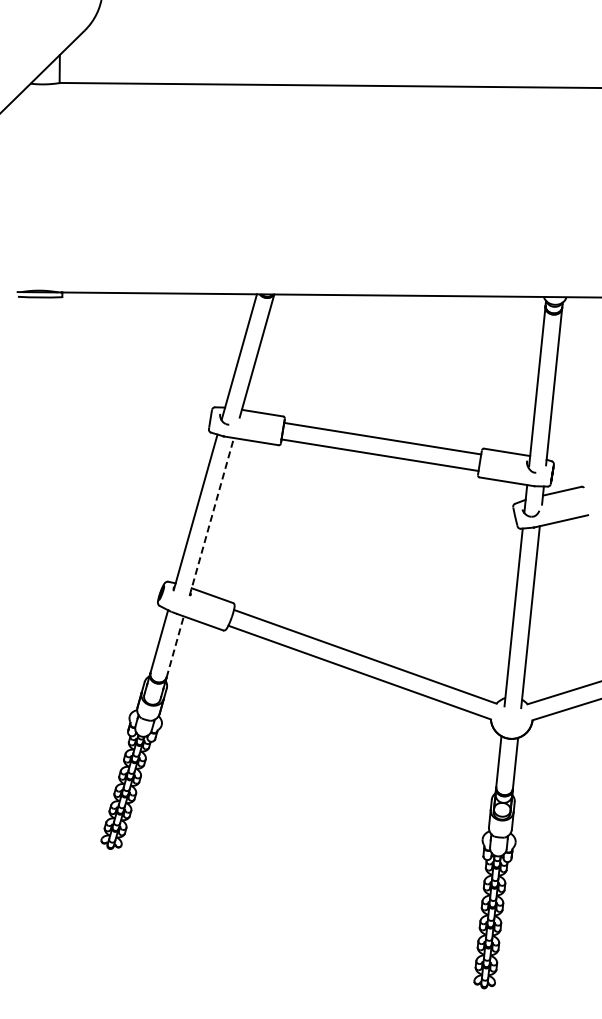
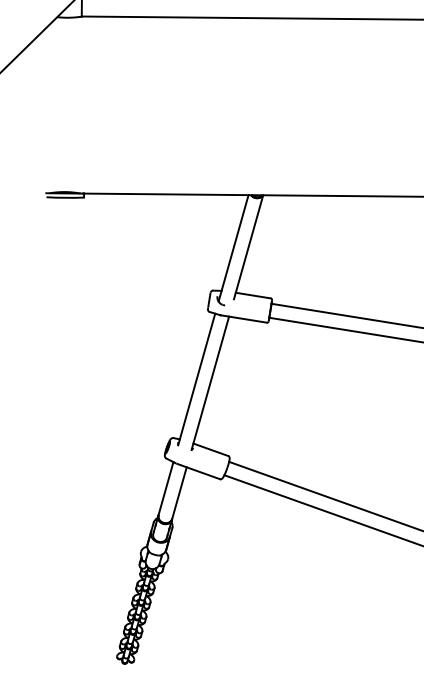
line: (211, 516) -> (210, 382), dashed -> solid
line: (175, 646) -> (179, 492), dashed -> solid

